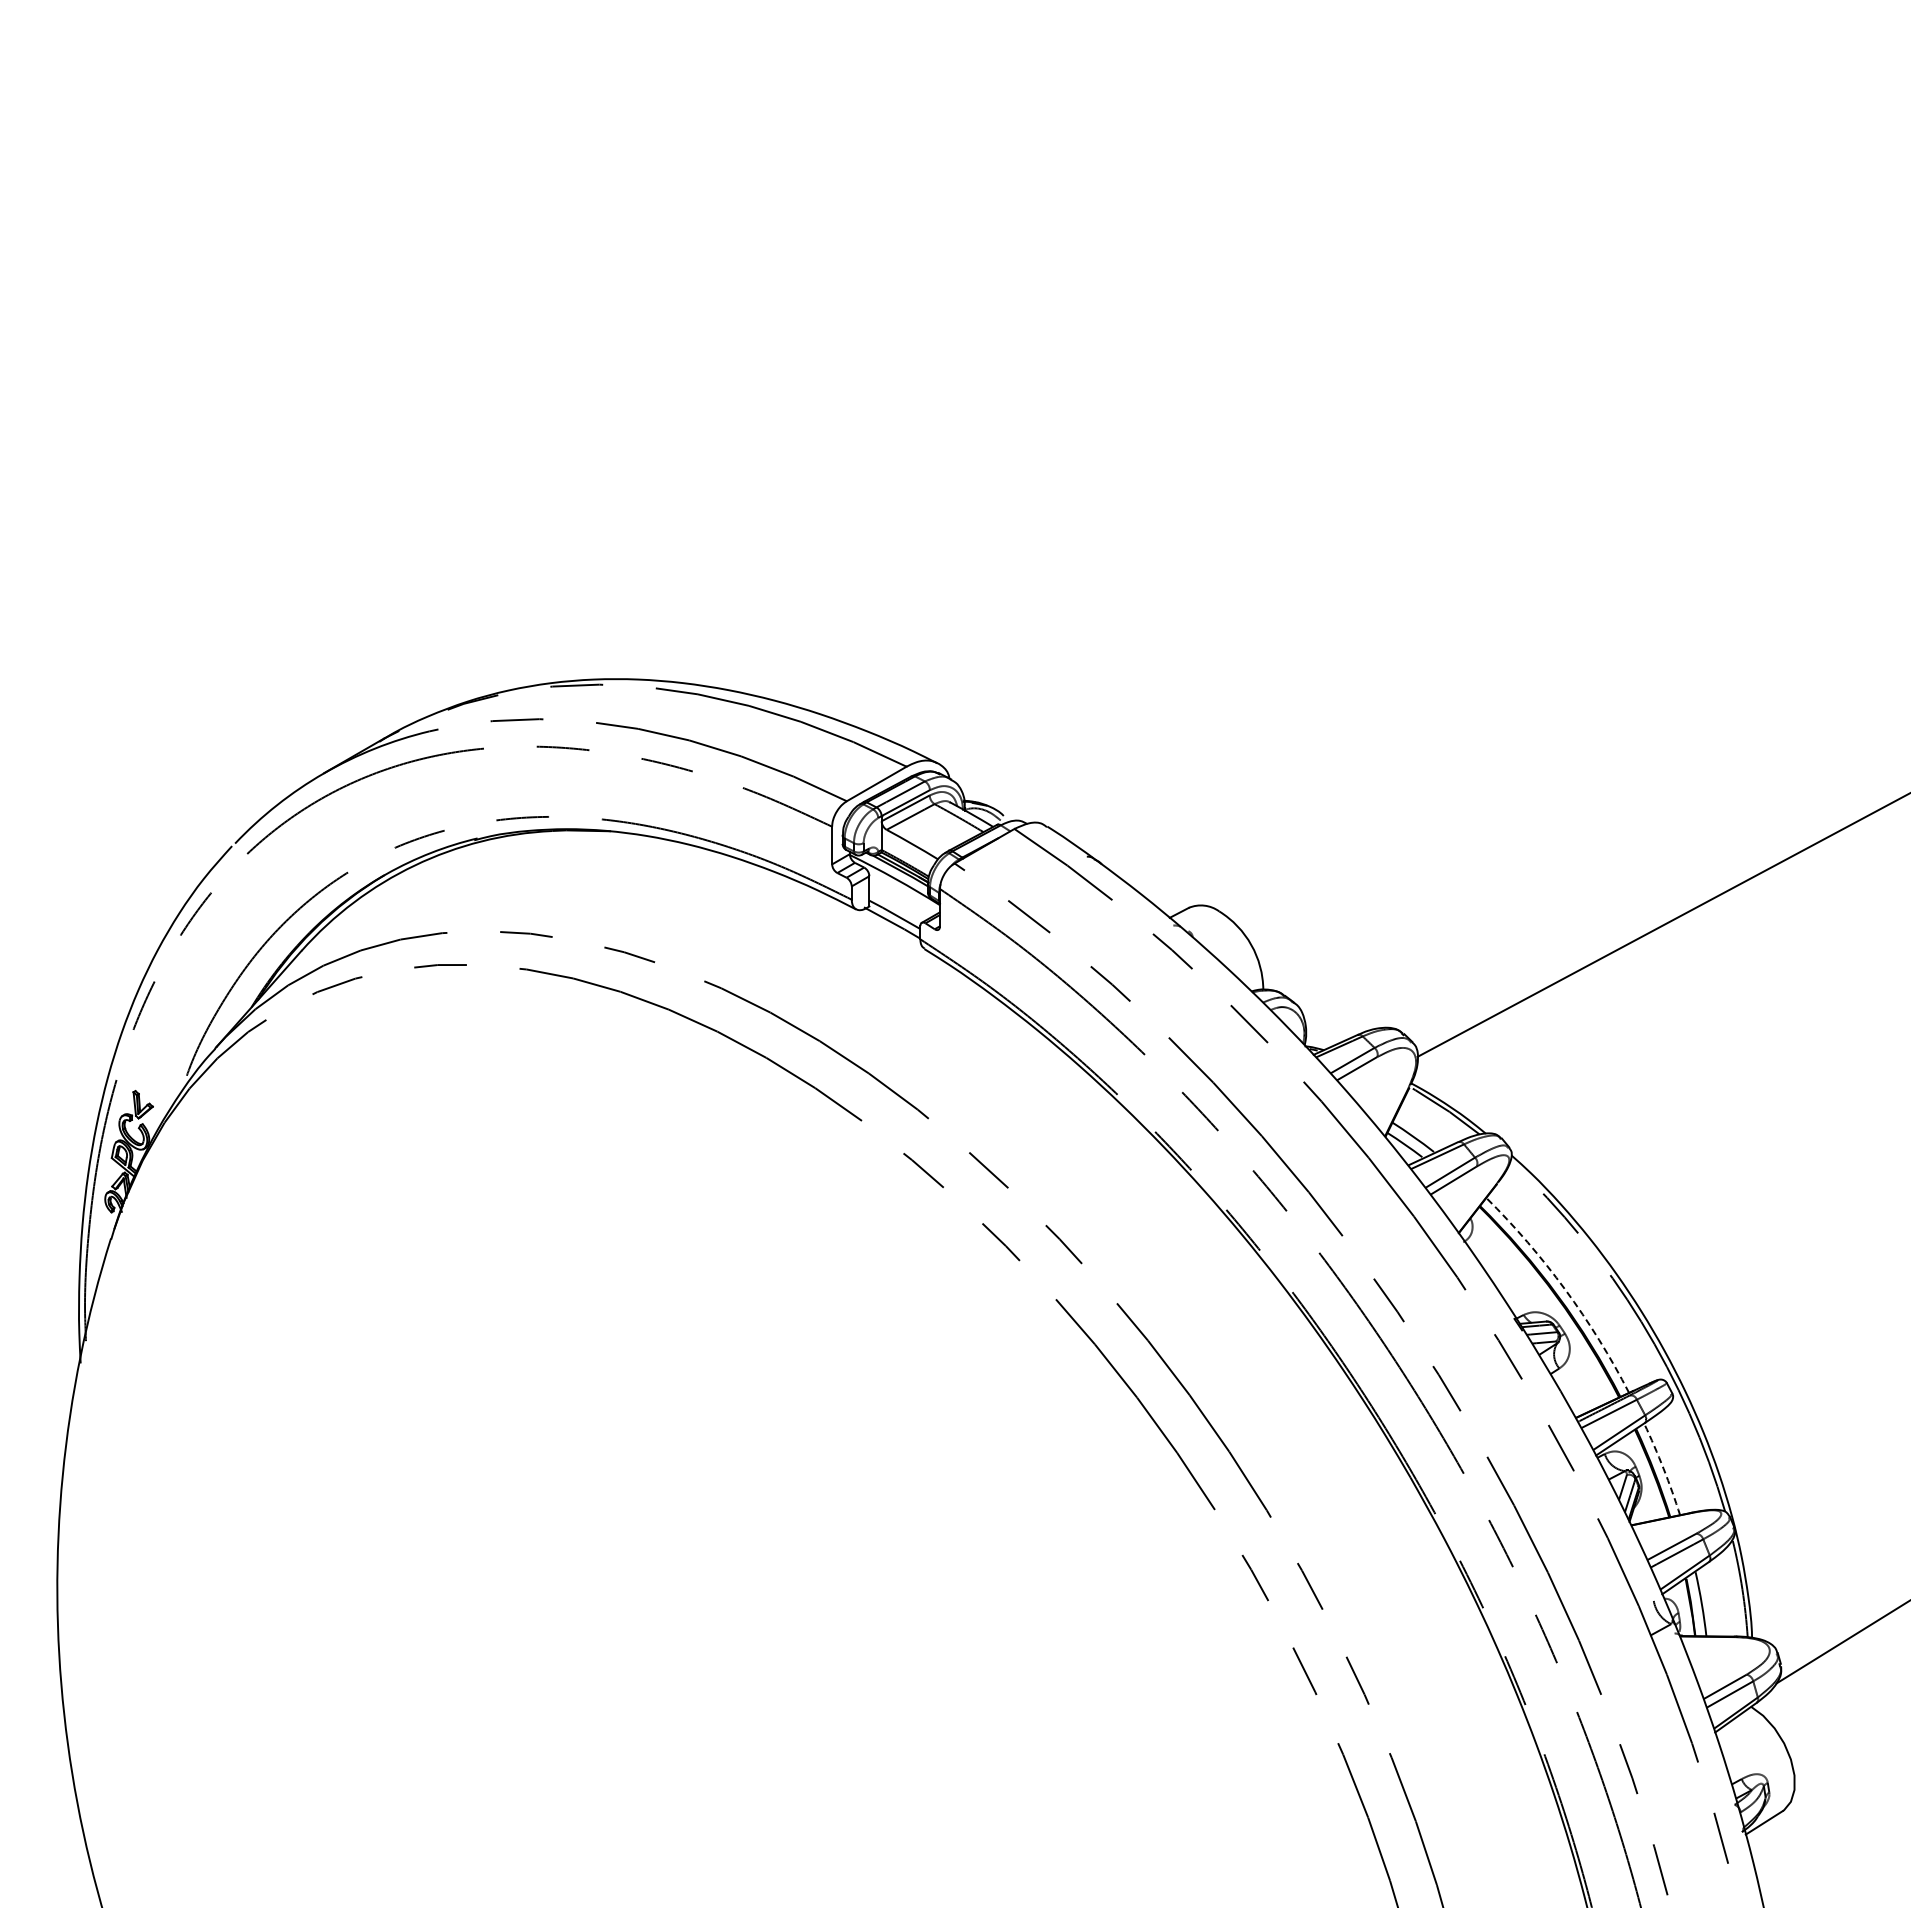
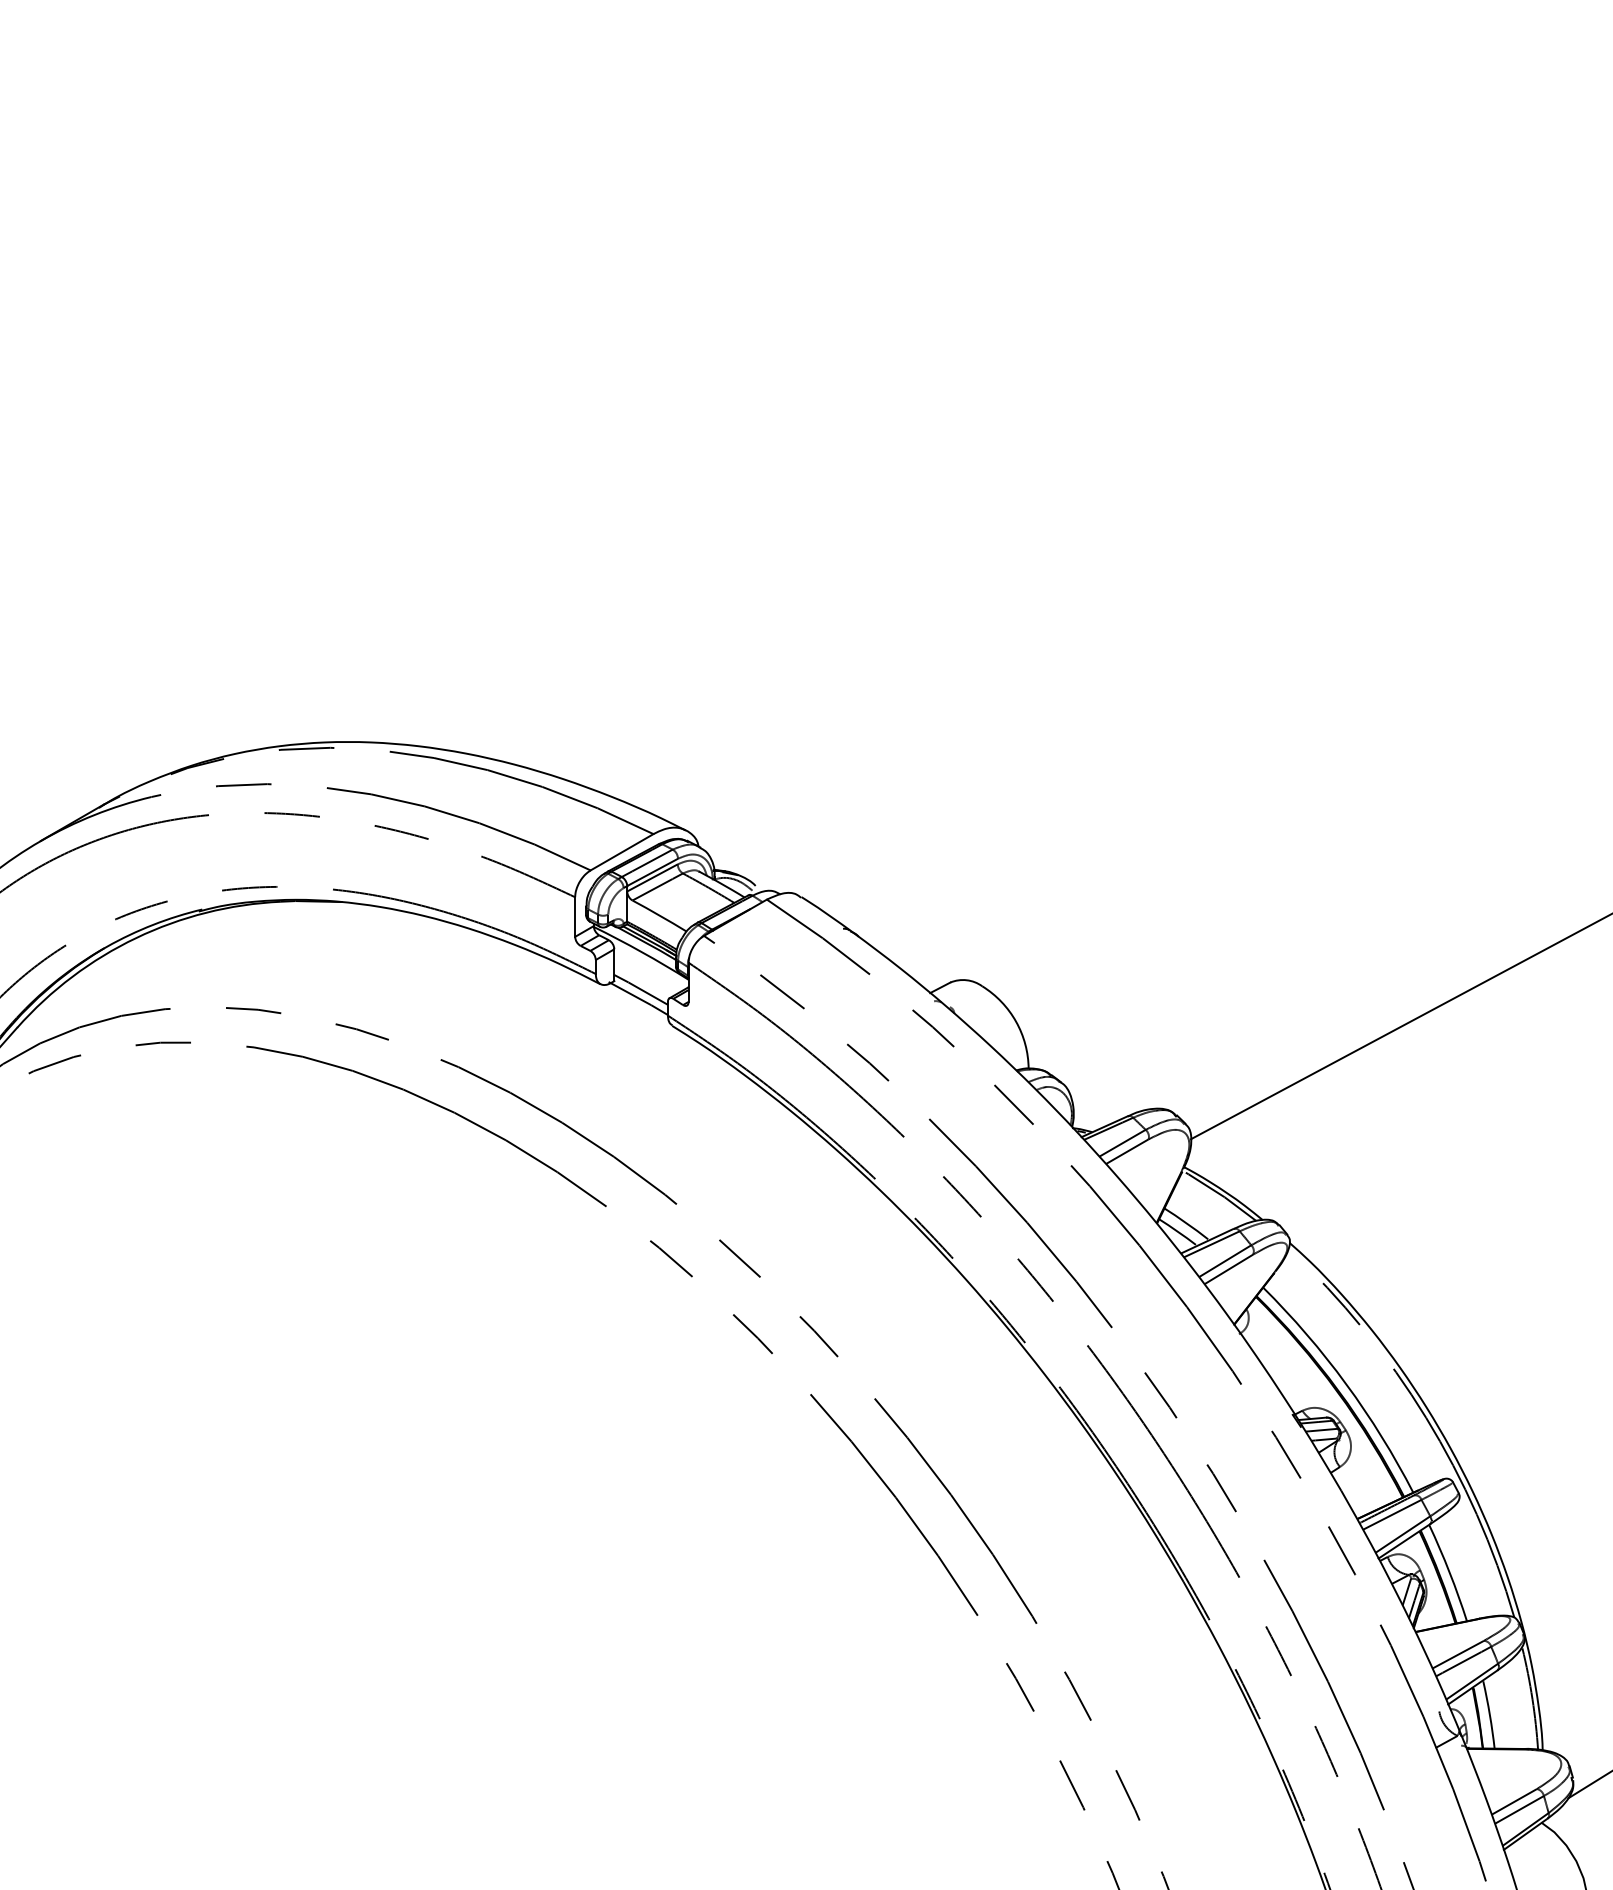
arc: (1565, 1289) -> (1346, 1383), dashed -> solid
arc: (1663, 1468) -> (1449, 1572), dashed -> solid

